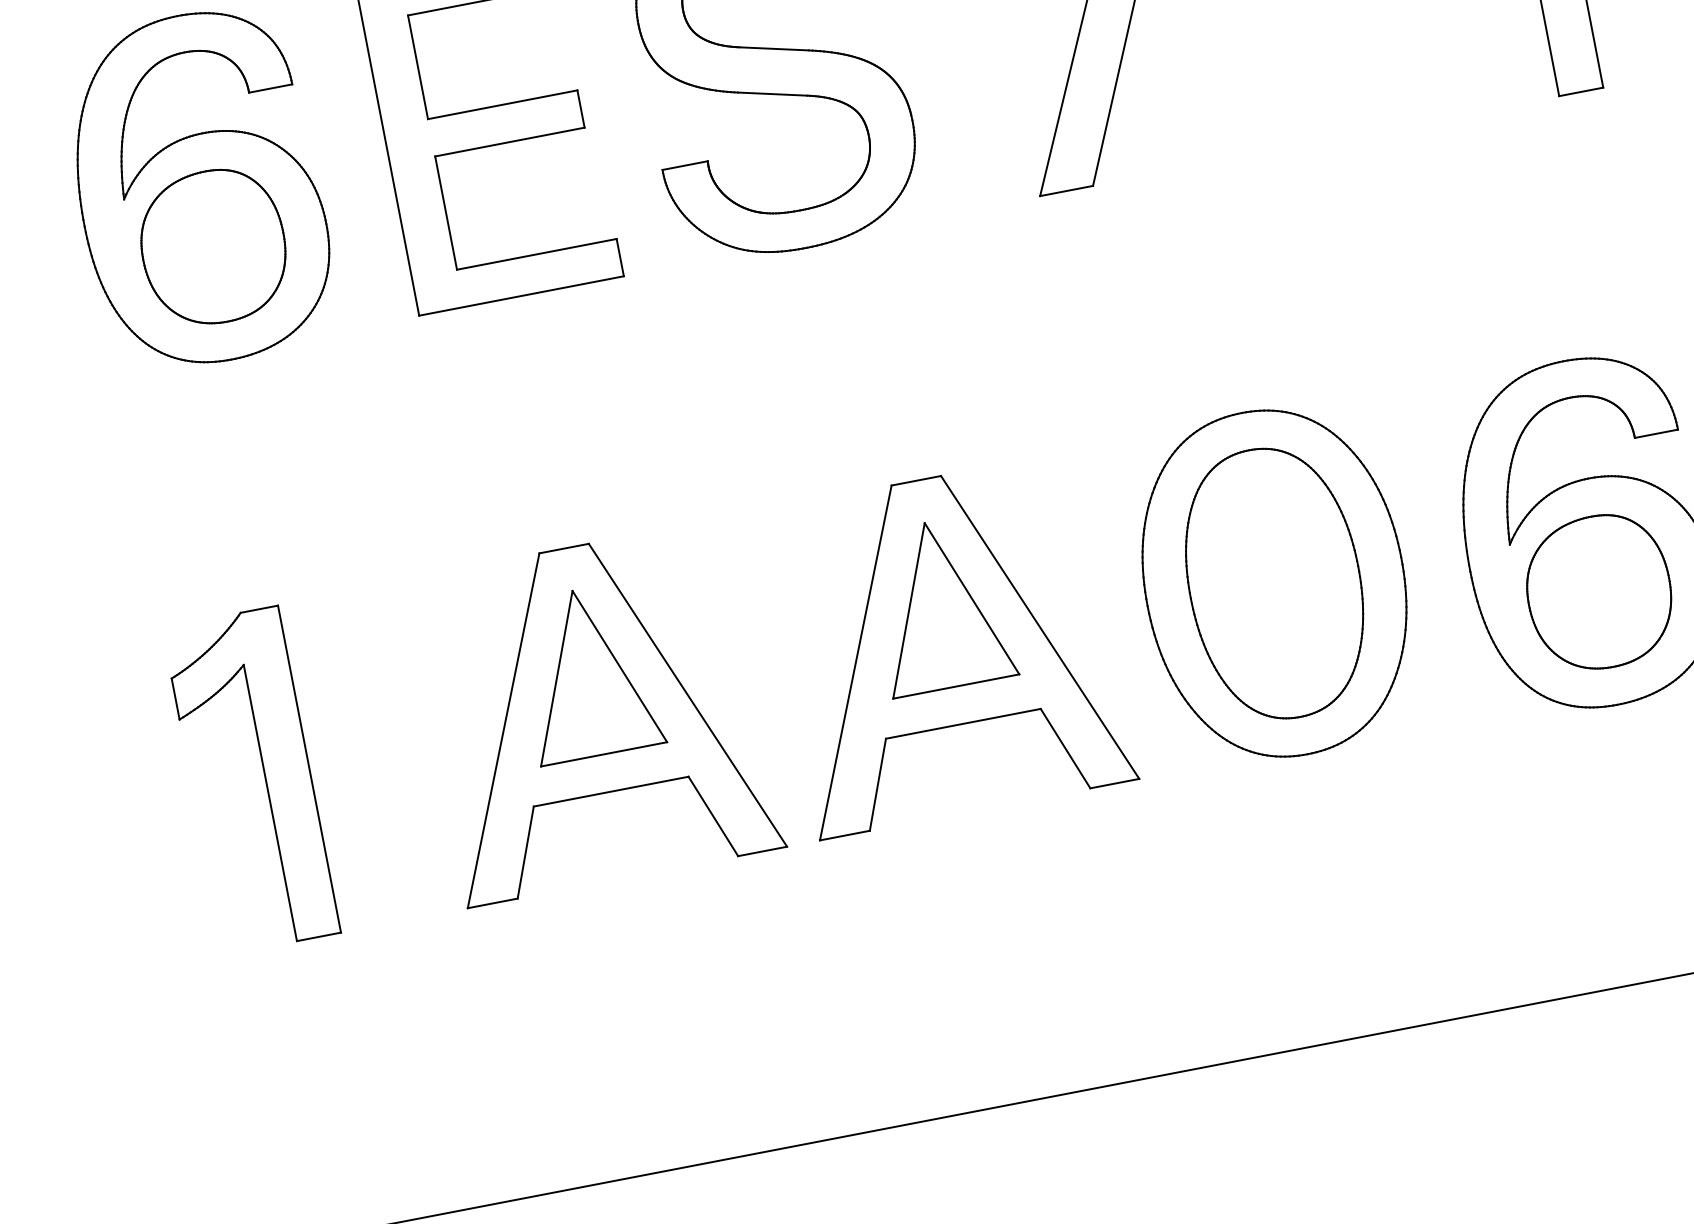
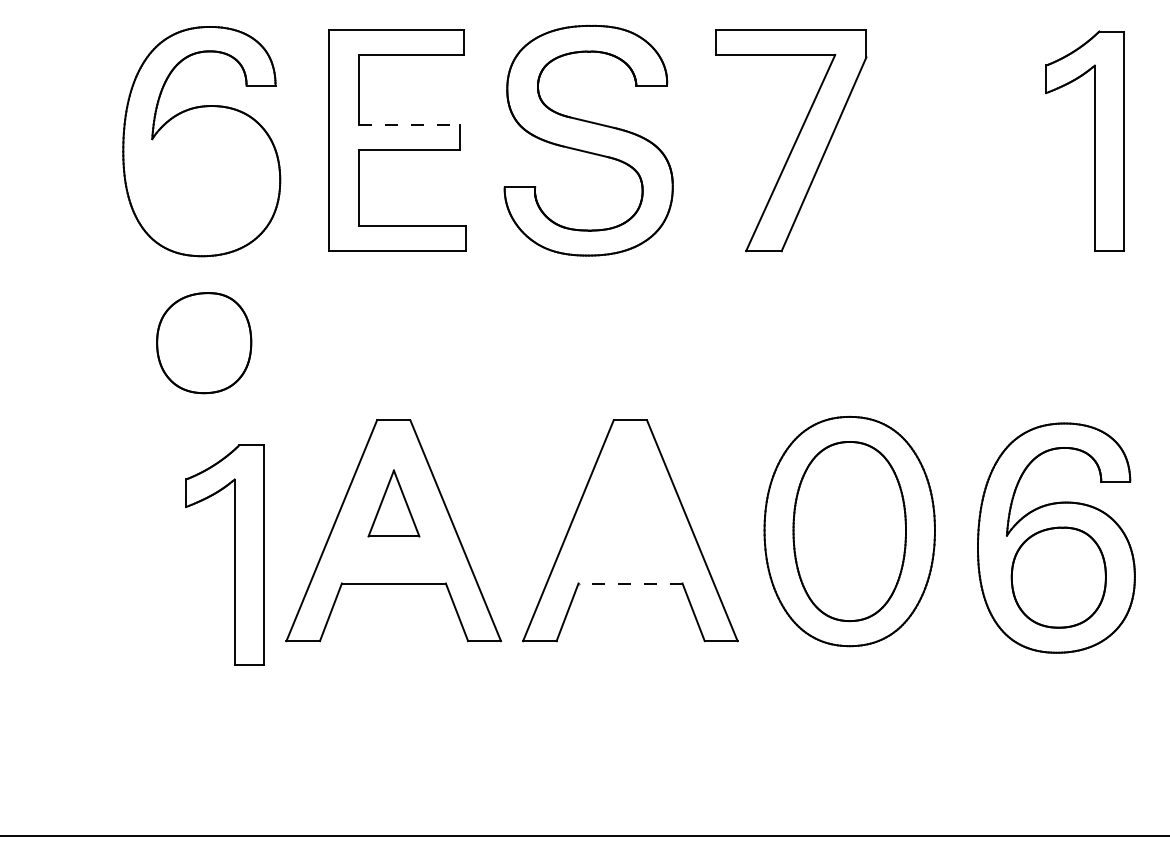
line: (502, 104) -> (409, 124), solid -> dashed
part: (214, 247) -> (204, 343), moved
part: (940, 604) -> (630, 503), removed
part: (587, 672) -> (393, 503), size x0.6
line: (963, 723) -> (630, 583), solid -> dashed
part: (264, 776) -> (234, 554), moved

